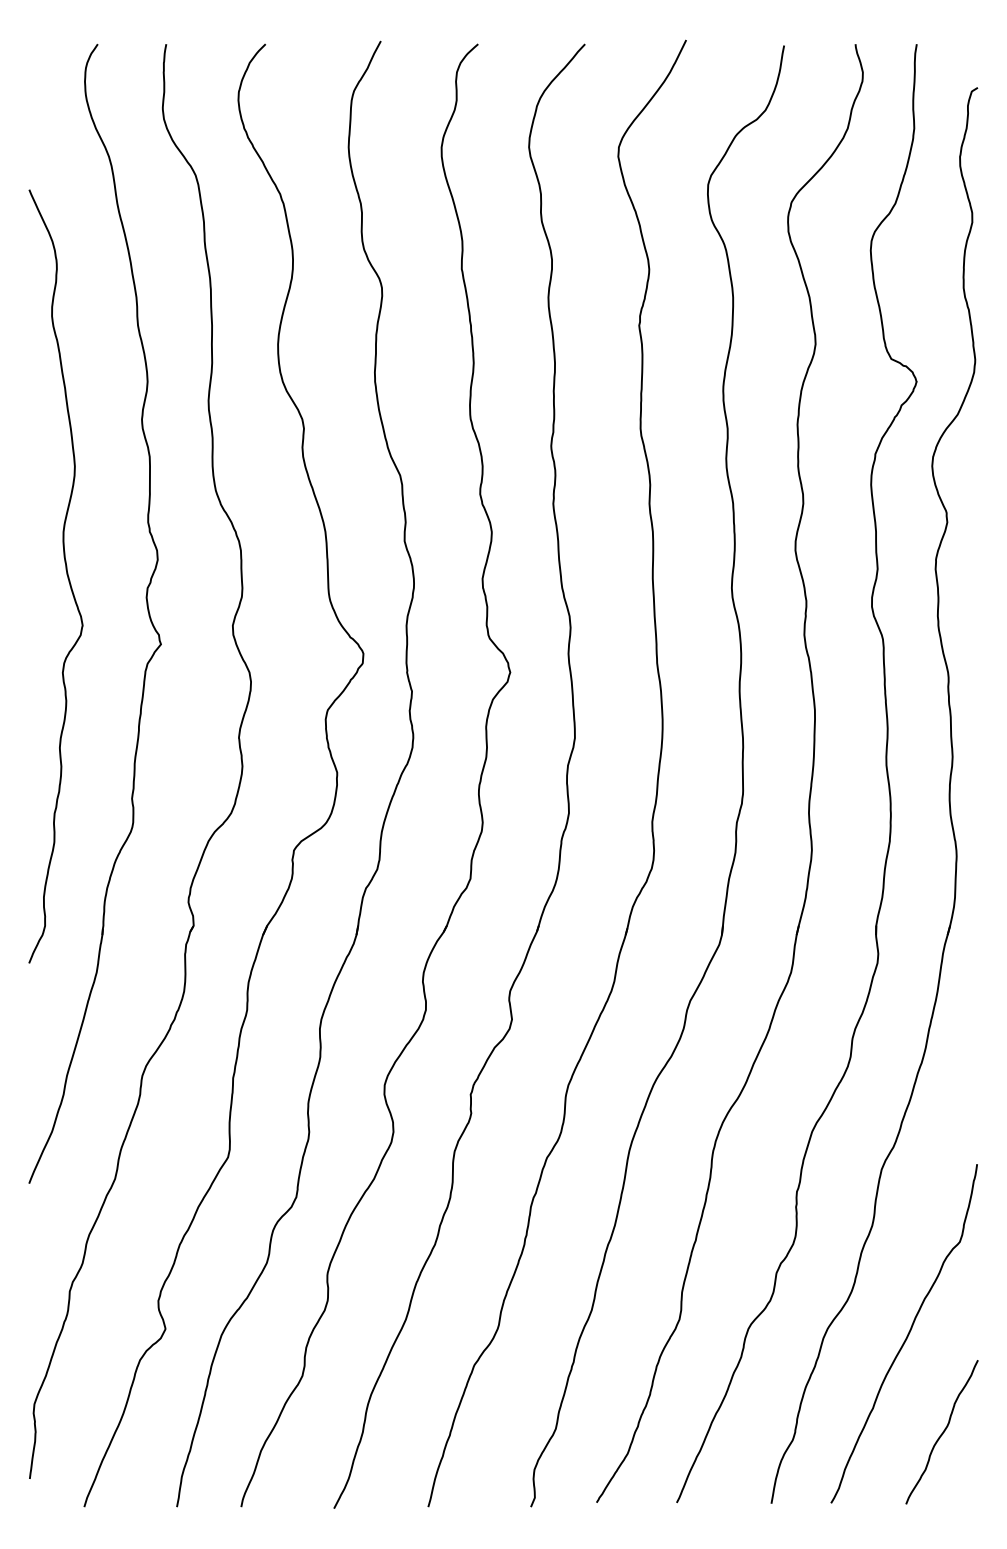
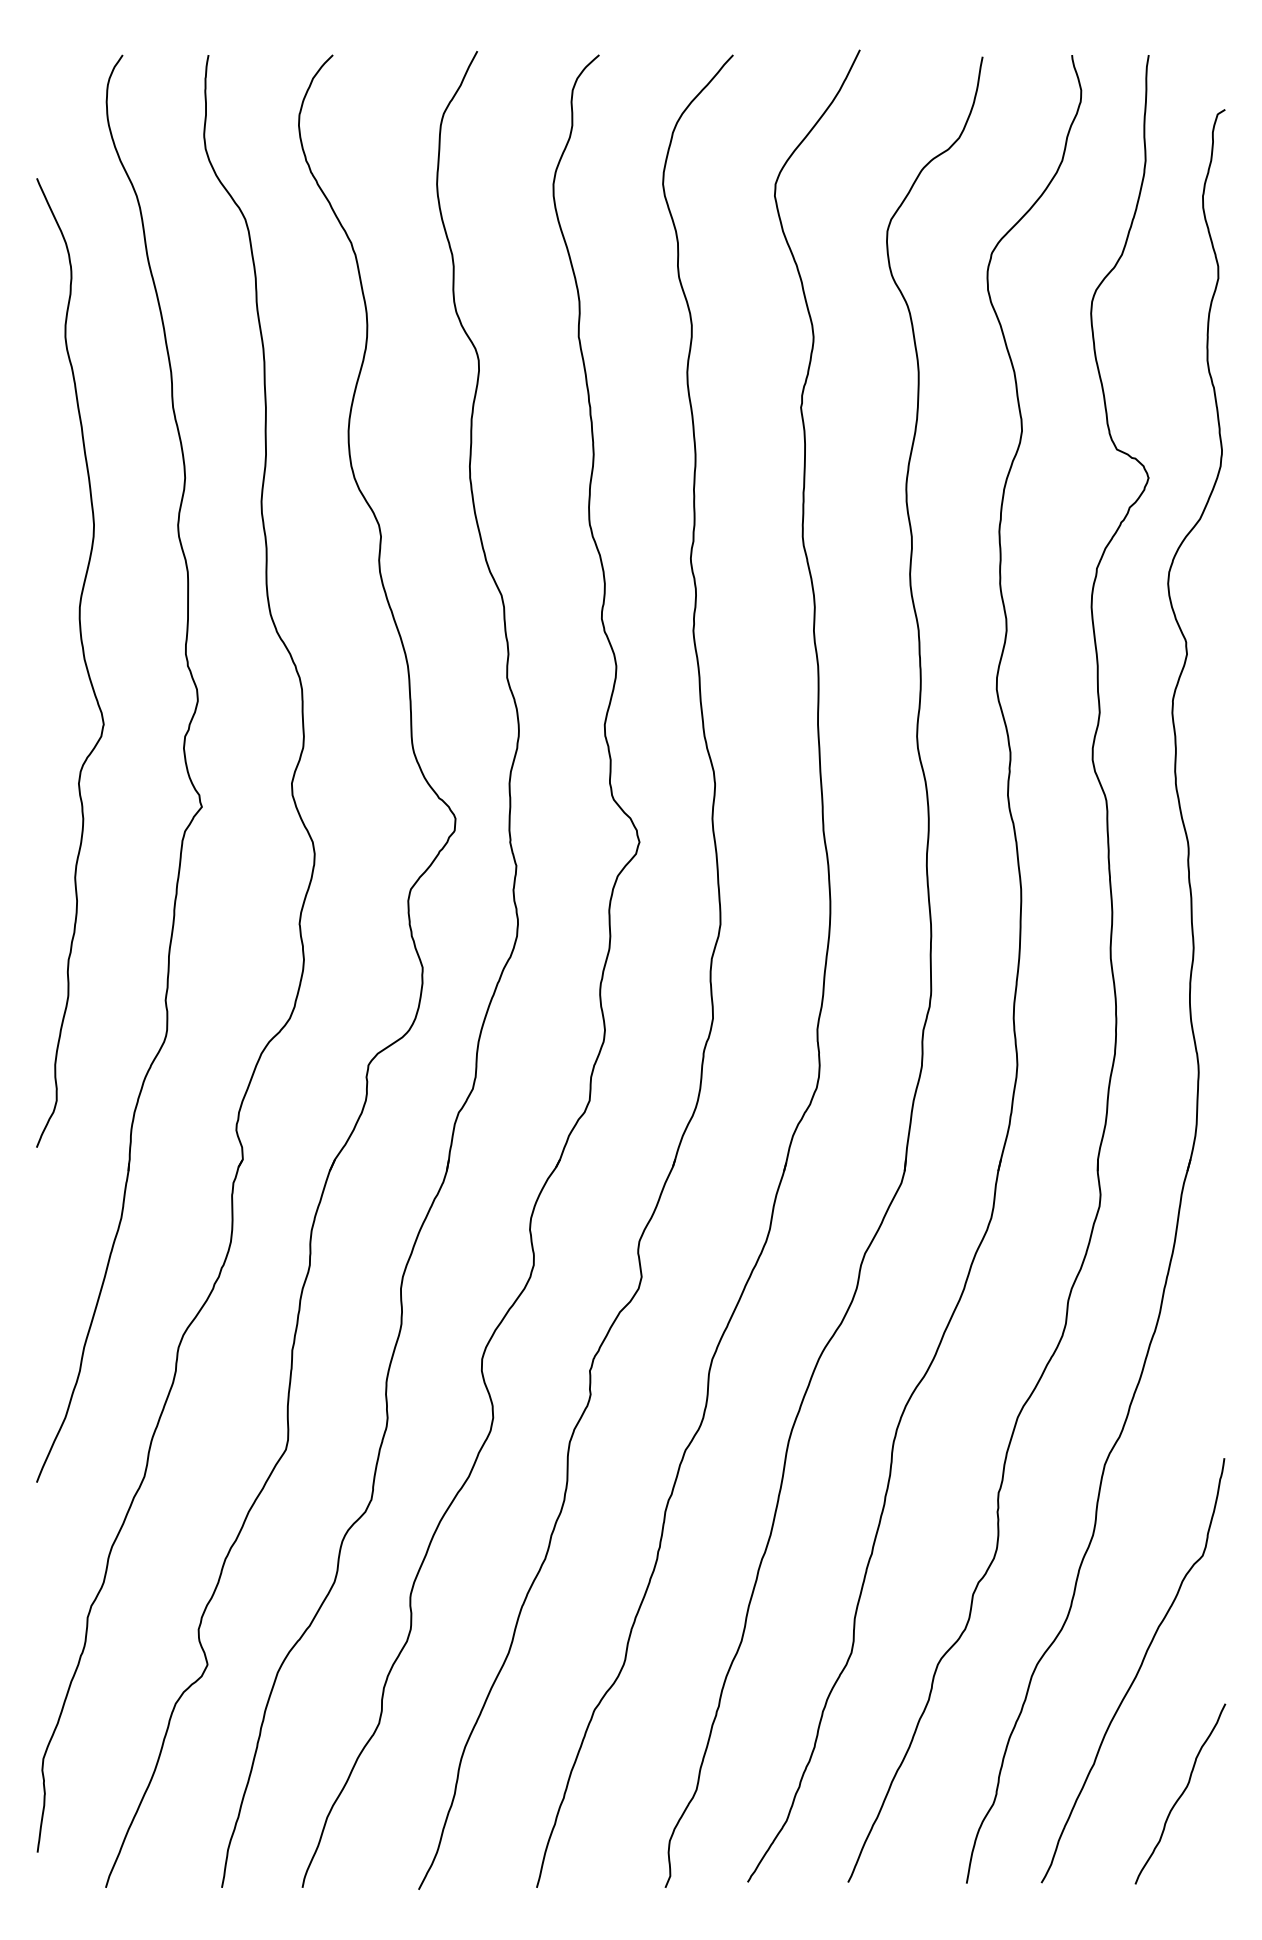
curve: (66, 573) -> (83, 659), moved

